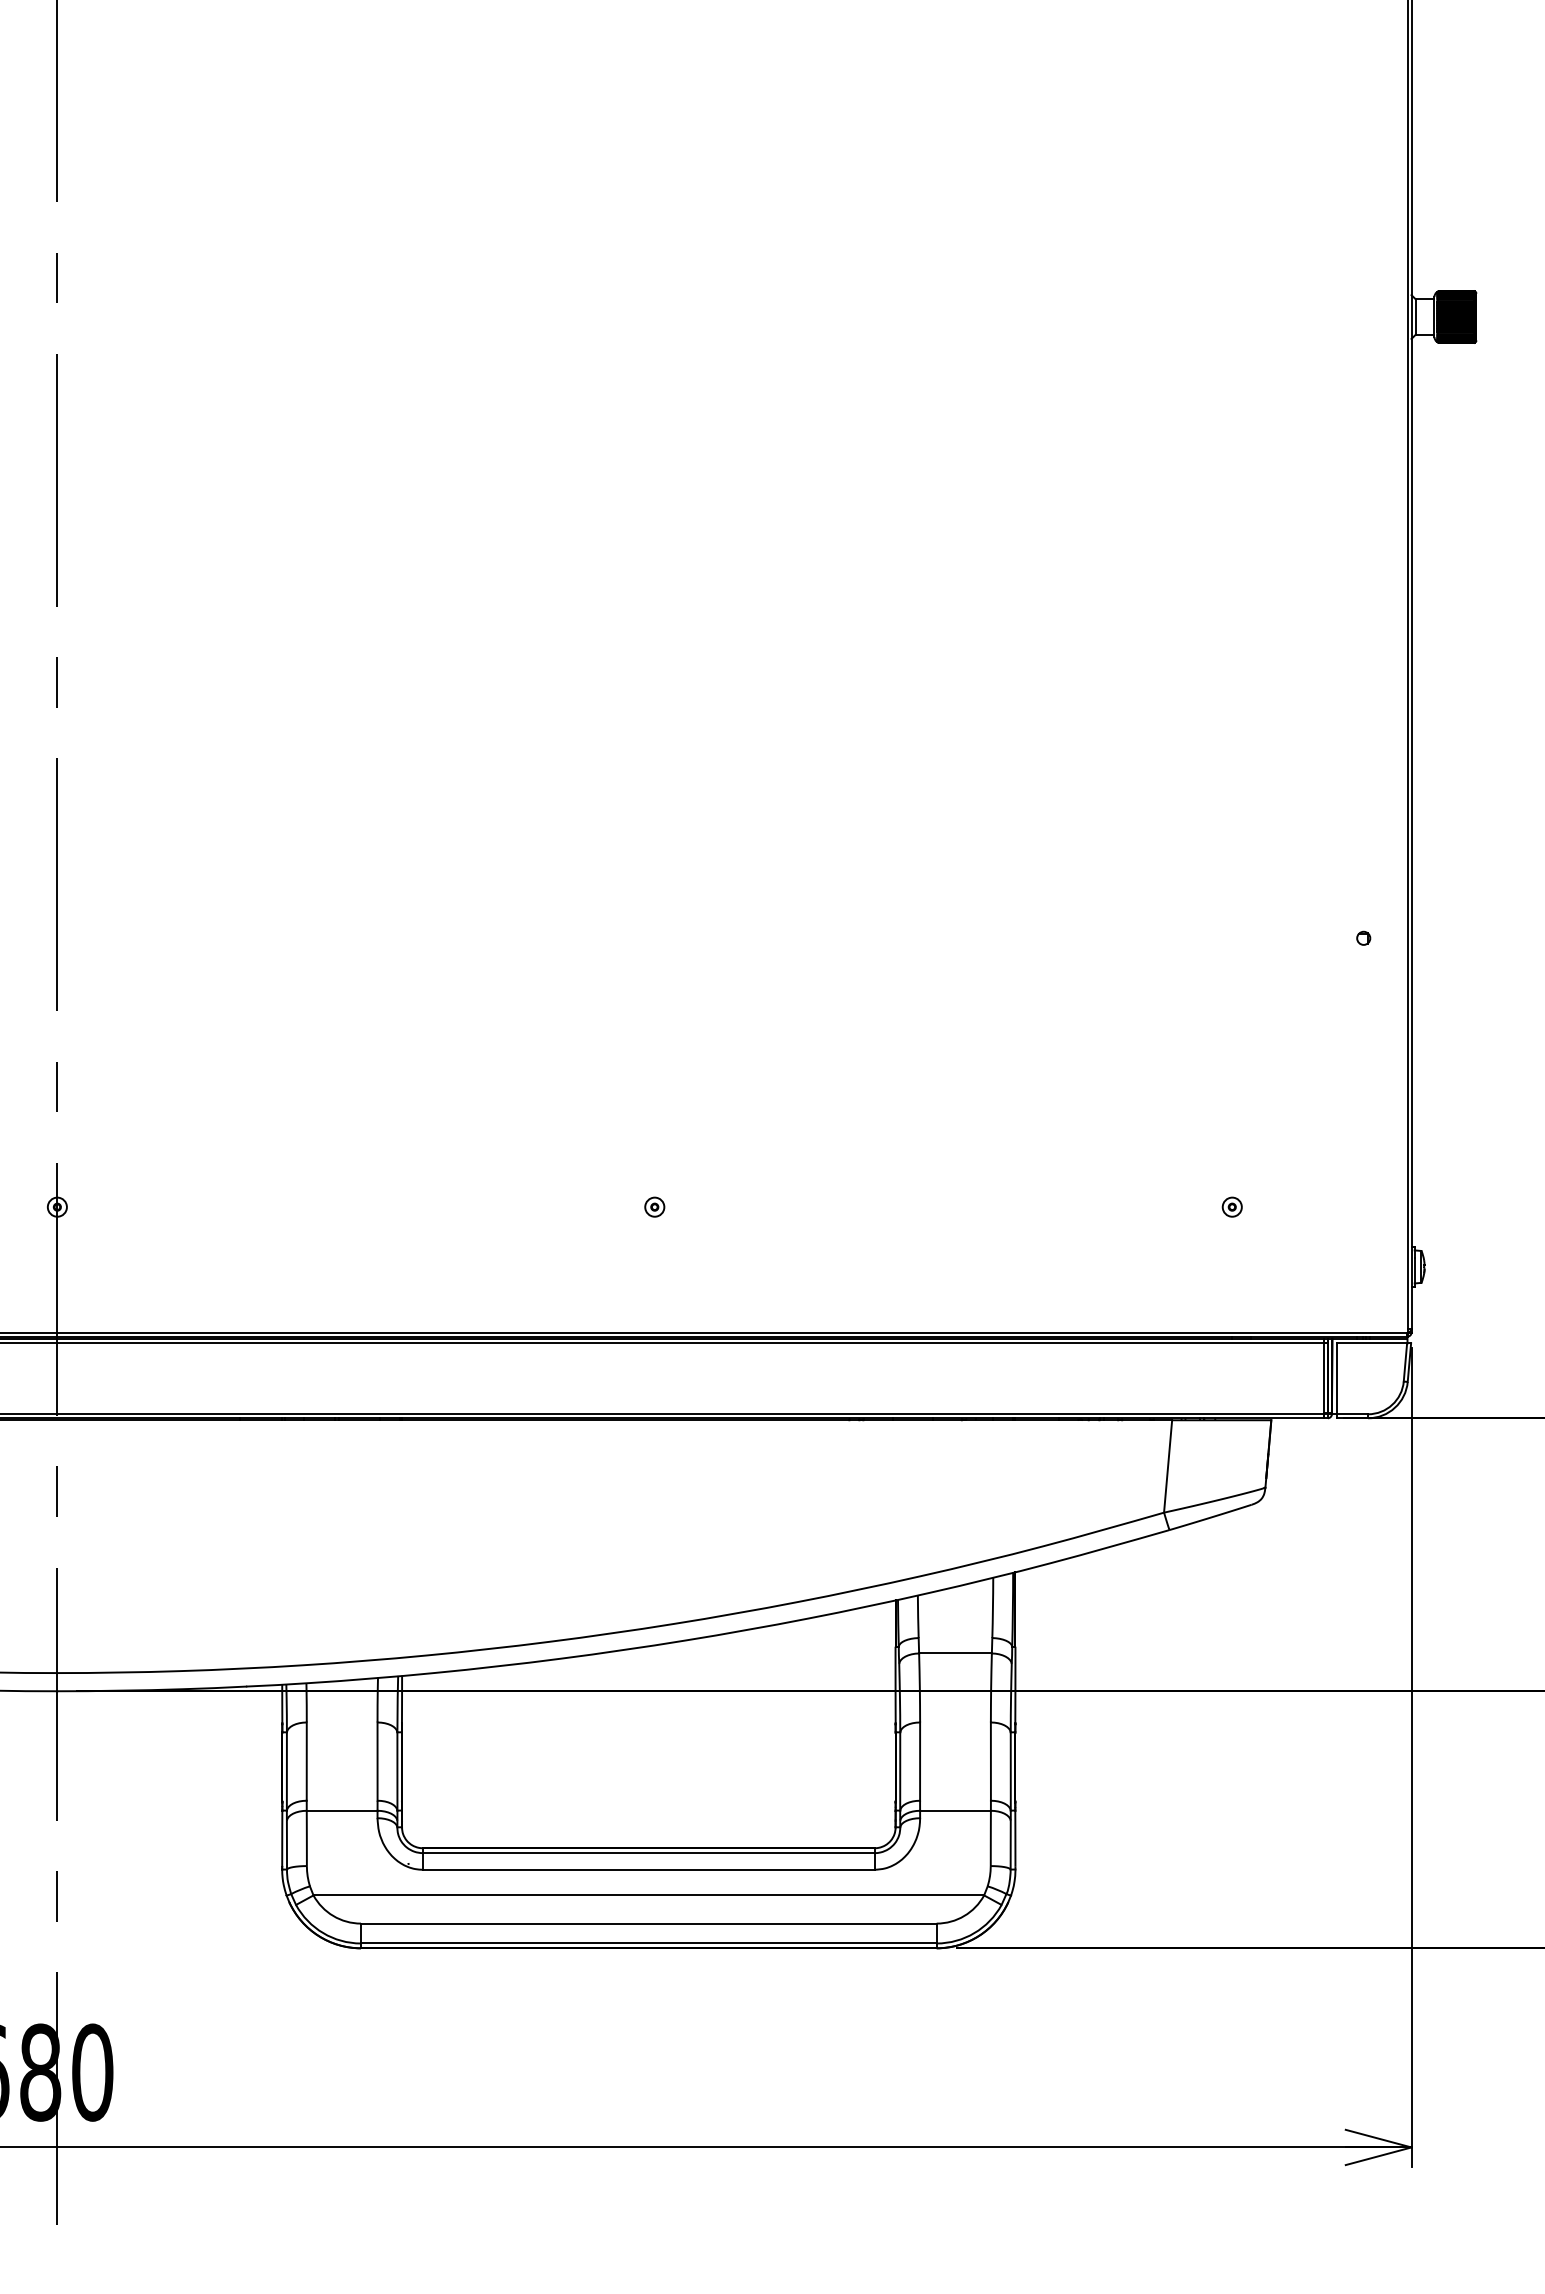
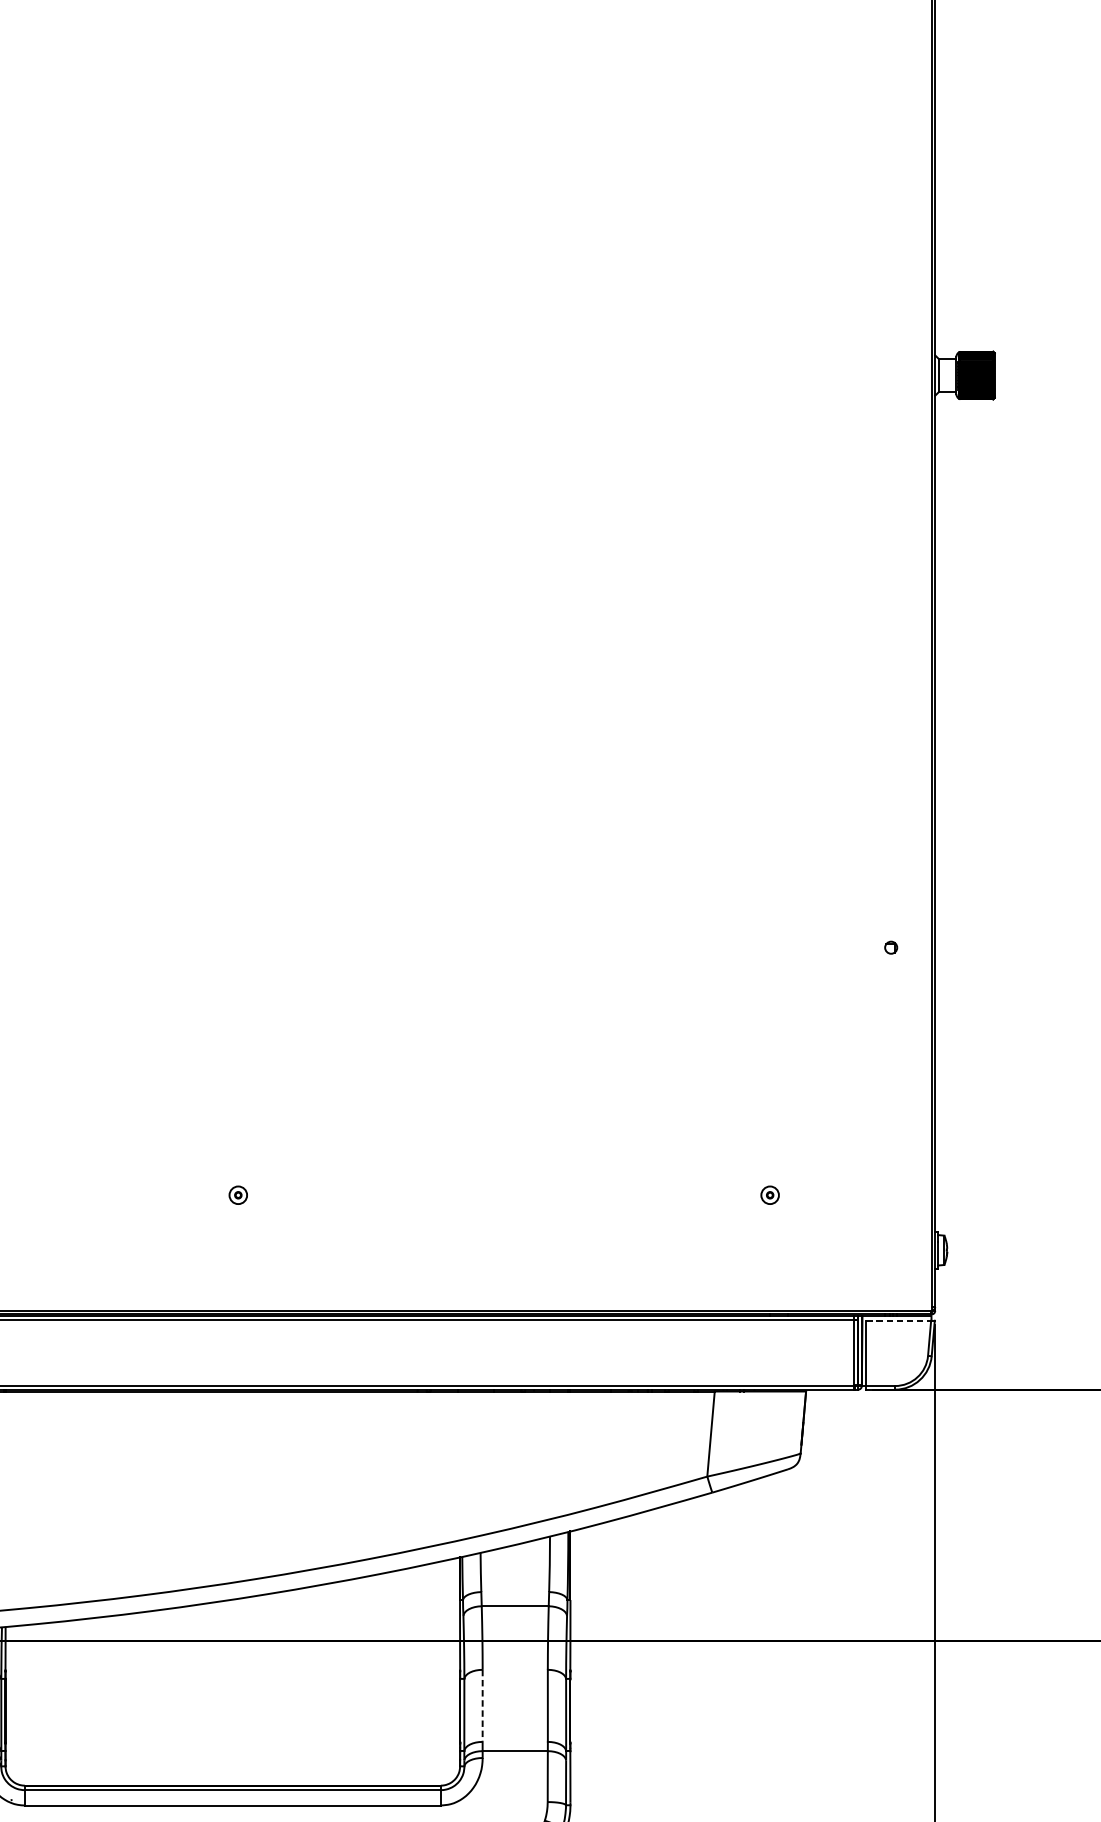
line: (1372, 1343) -> (899, 1320), solid -> dashed
line: (920, 1762) -> (483, 1706), solid -> dashed

